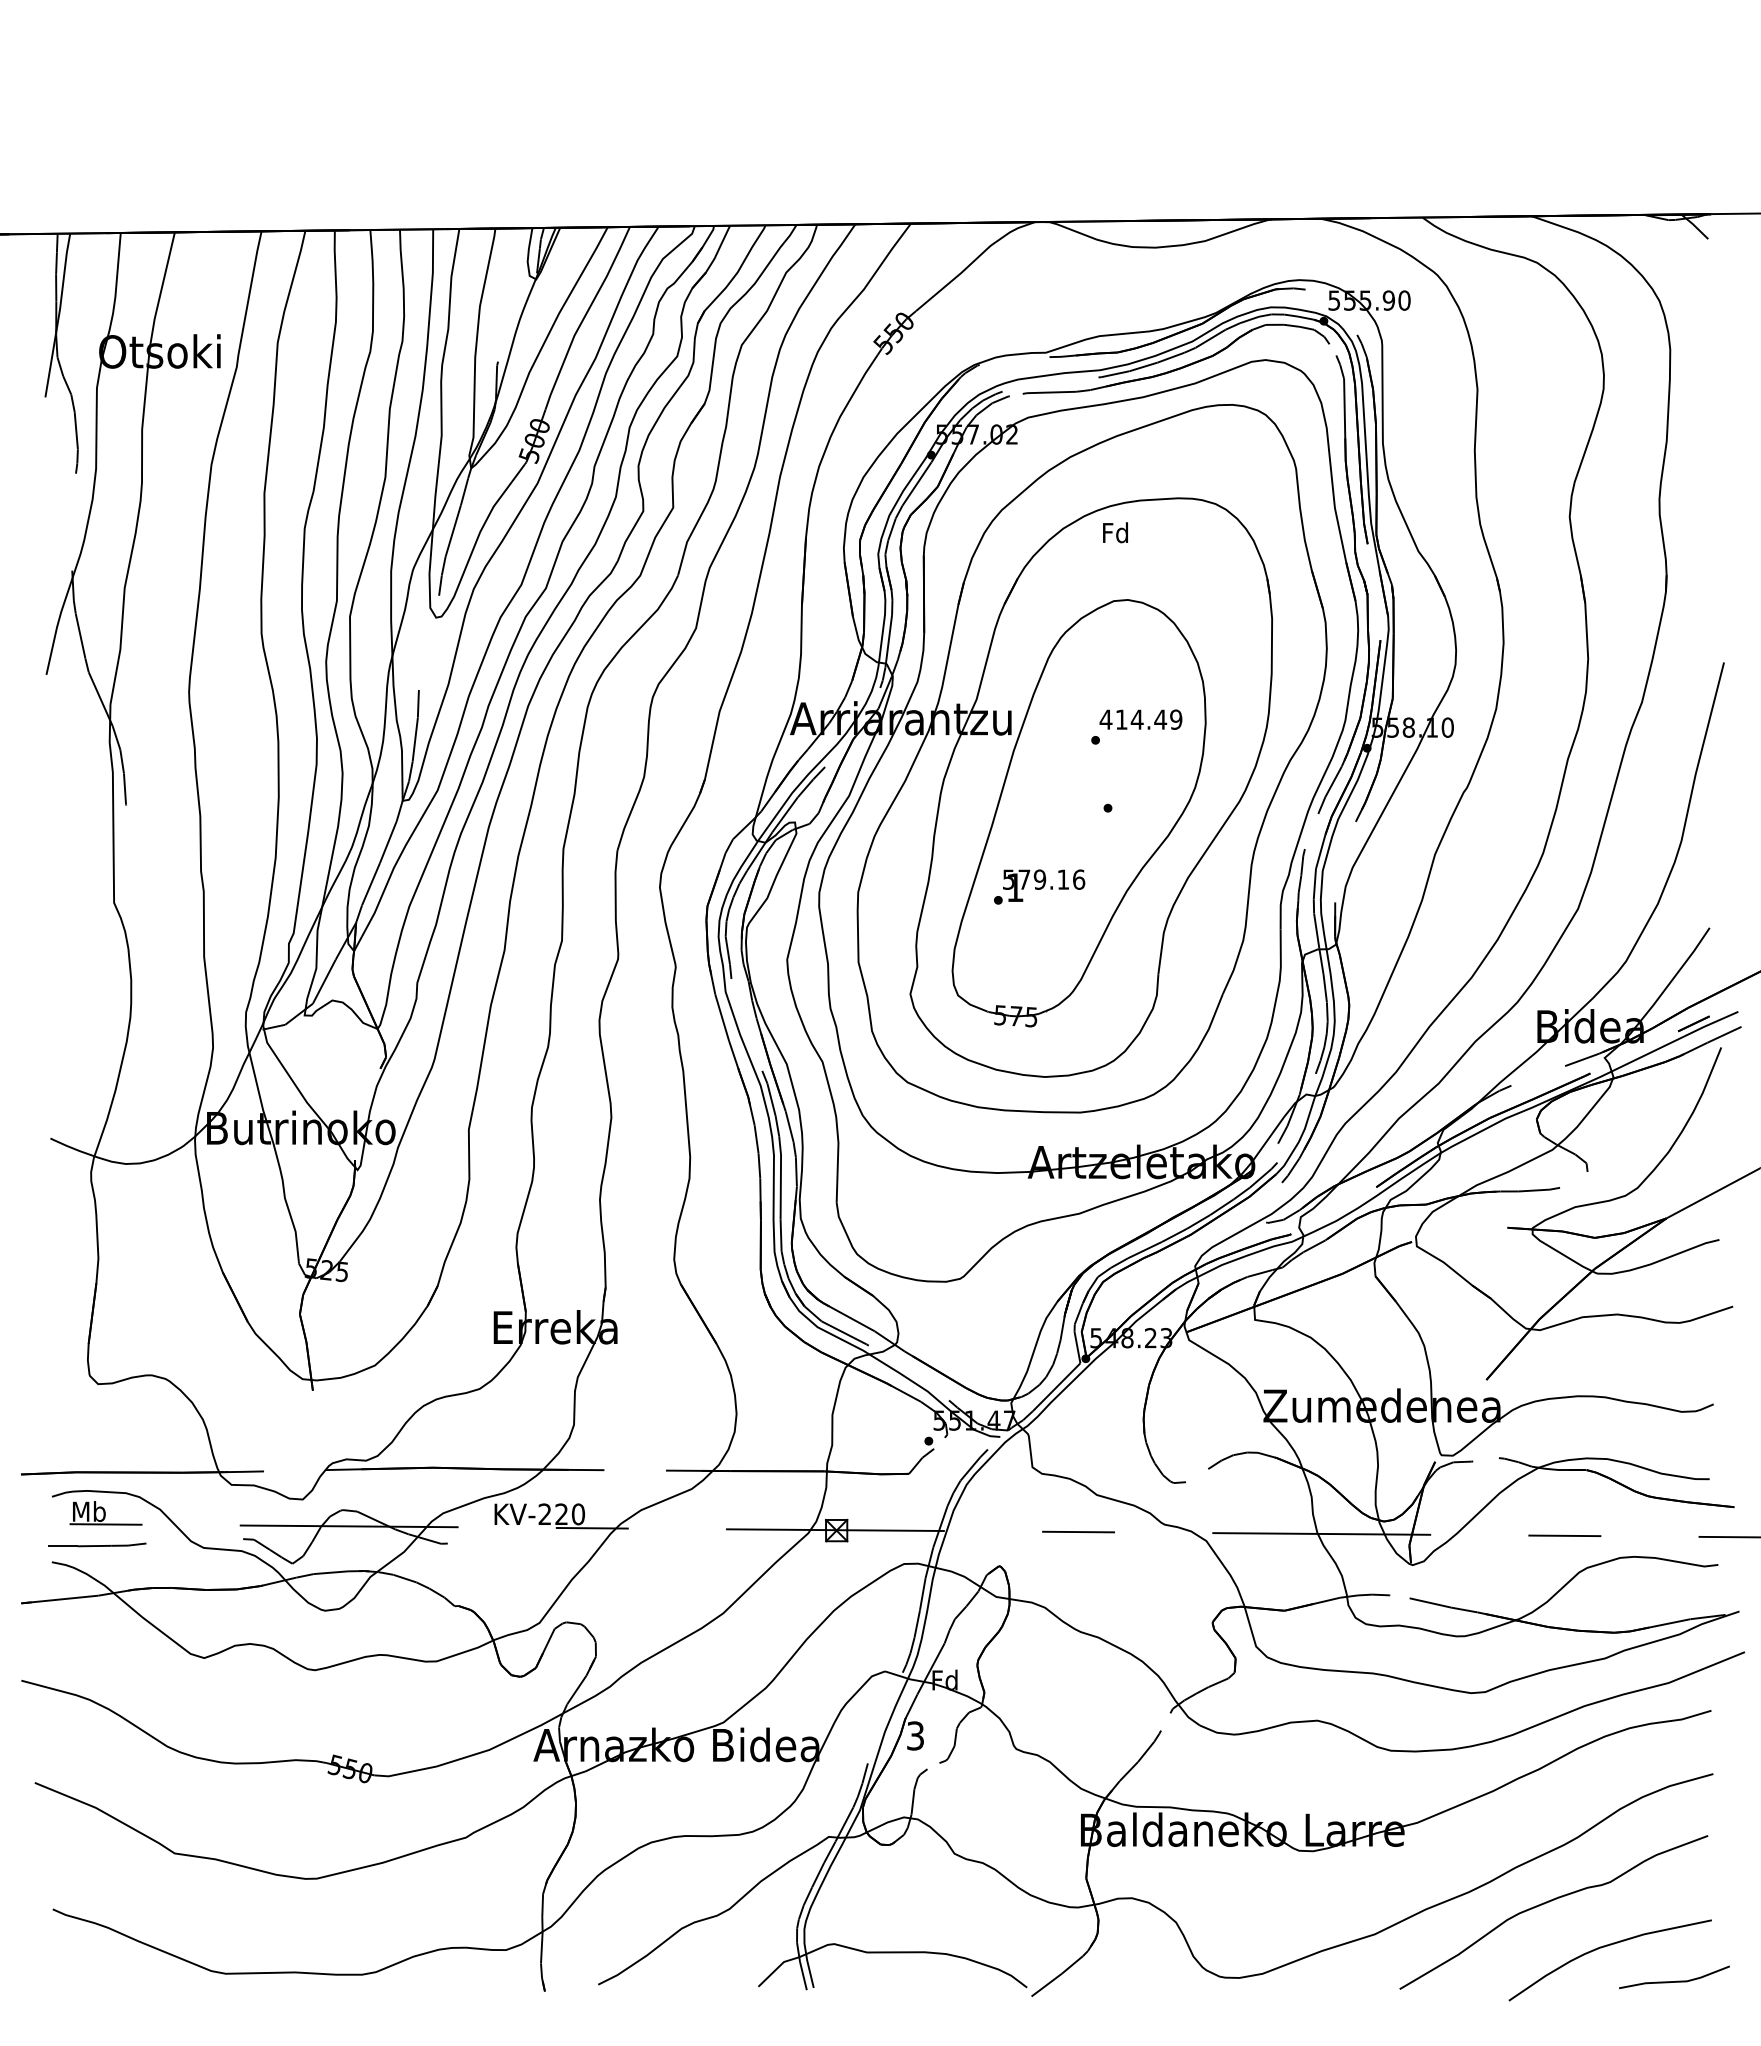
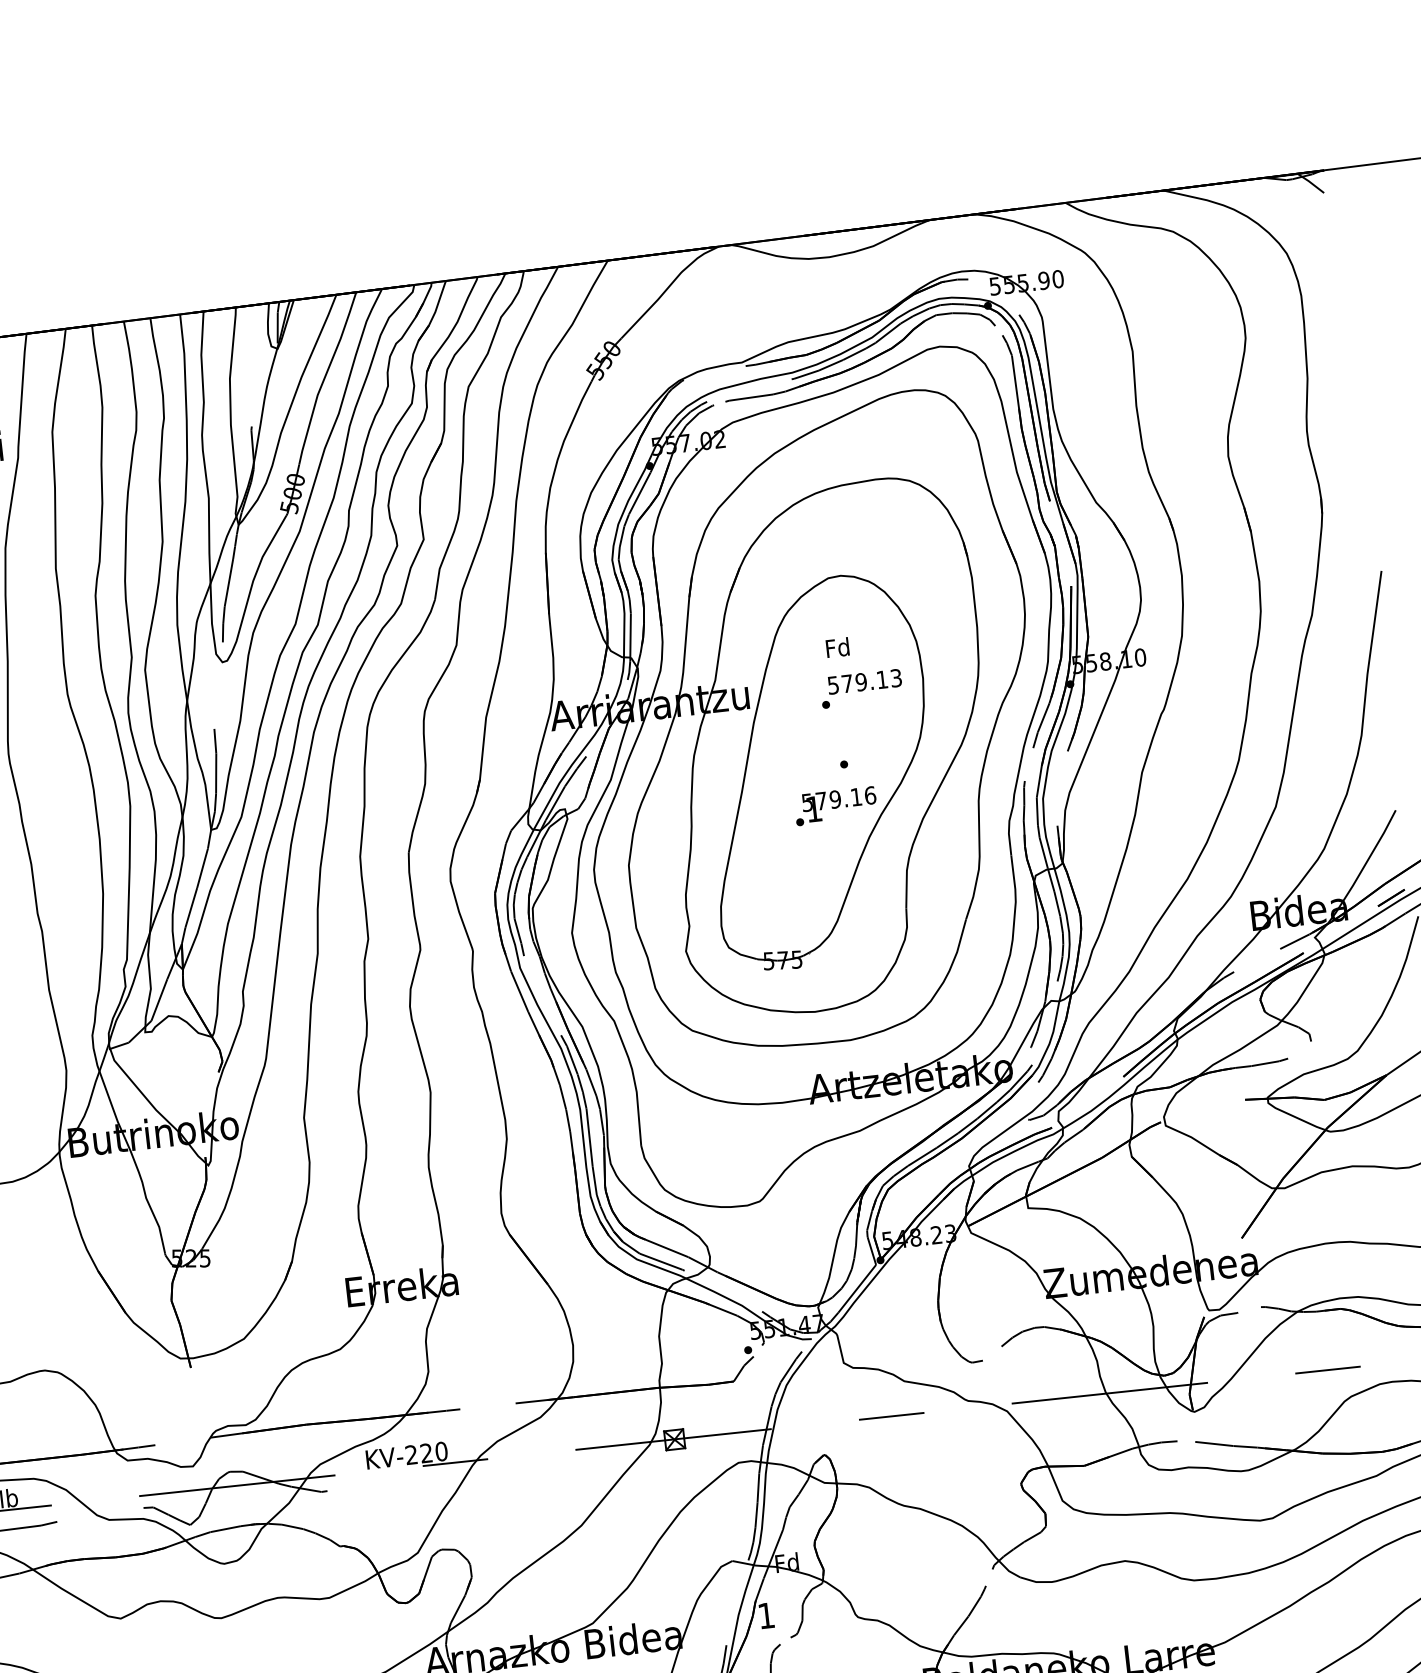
text: (1115, 532) -> (837, 647), moved
text: (1140, 719) -> (864, 681), 414.49 -> 579.13
text: (1039, 886) -> (835, 805), moved
text: (915, 1735) -> (766, 1615), 3 -> 1

